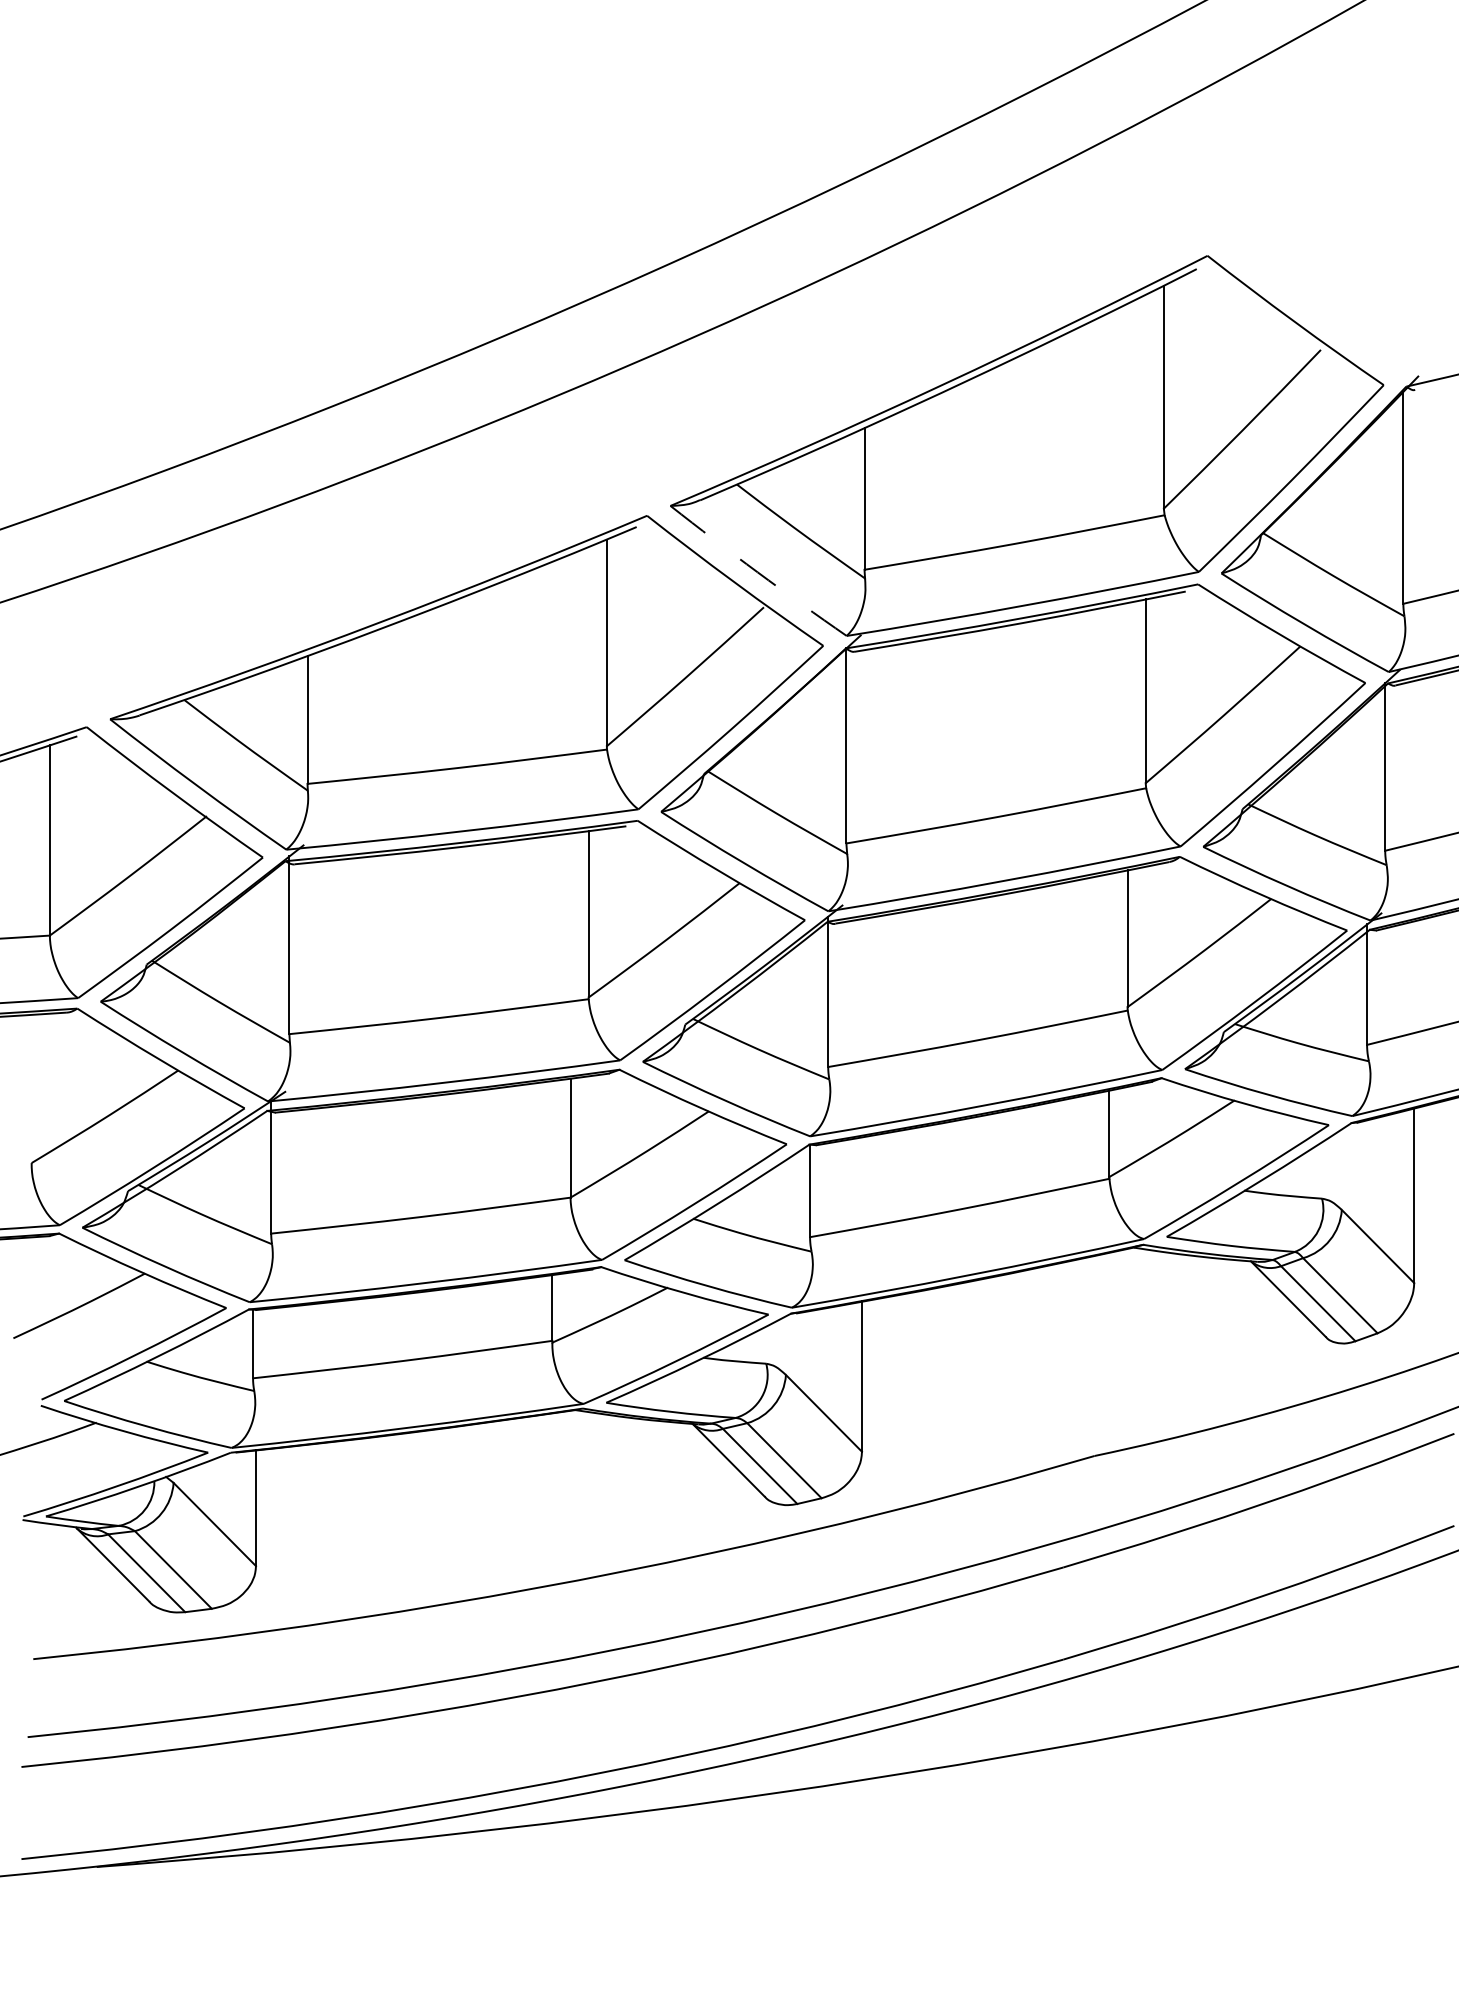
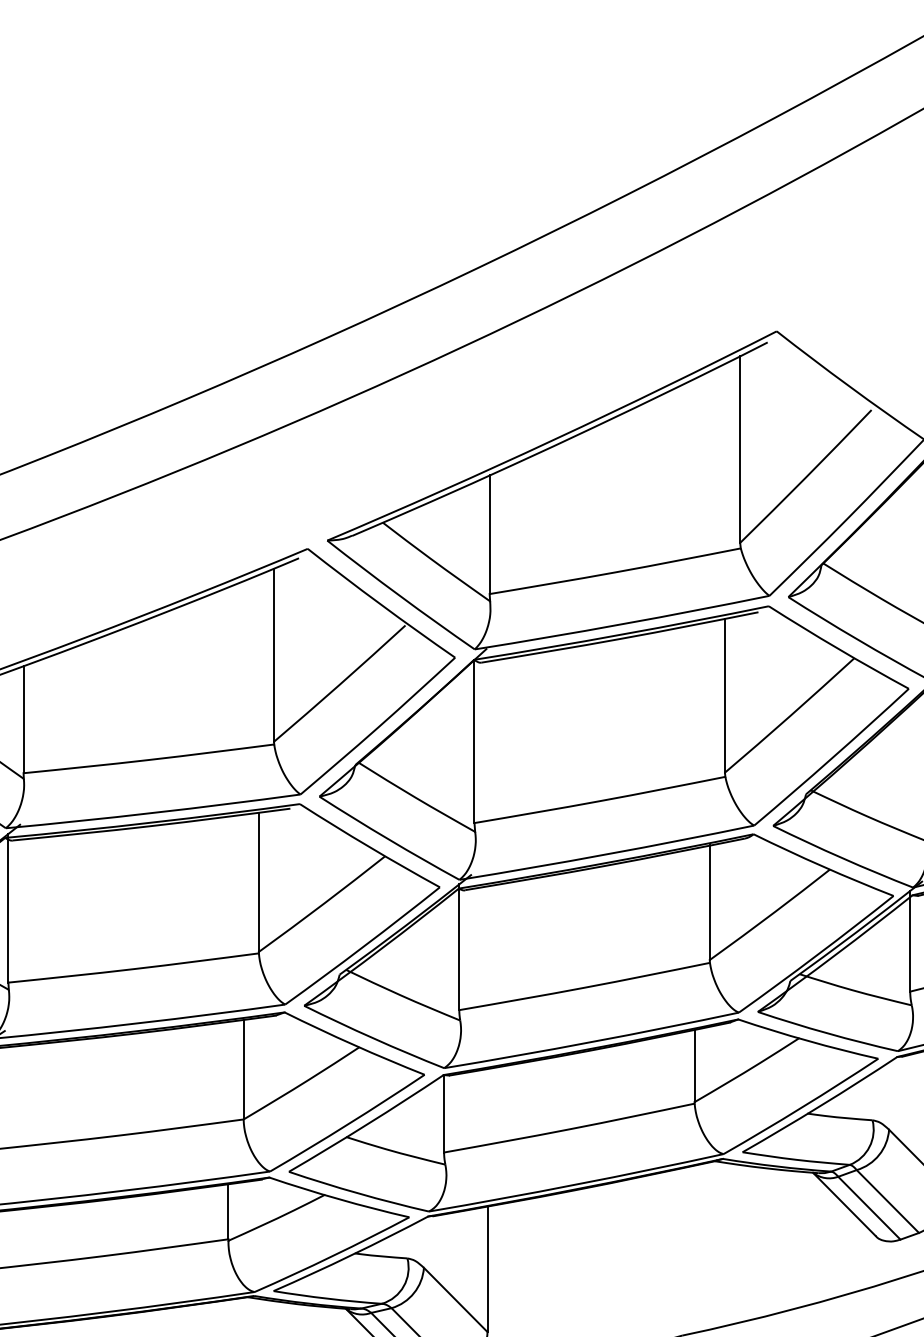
arc: (757, 572) -> (400, 596), dashed -> solid

